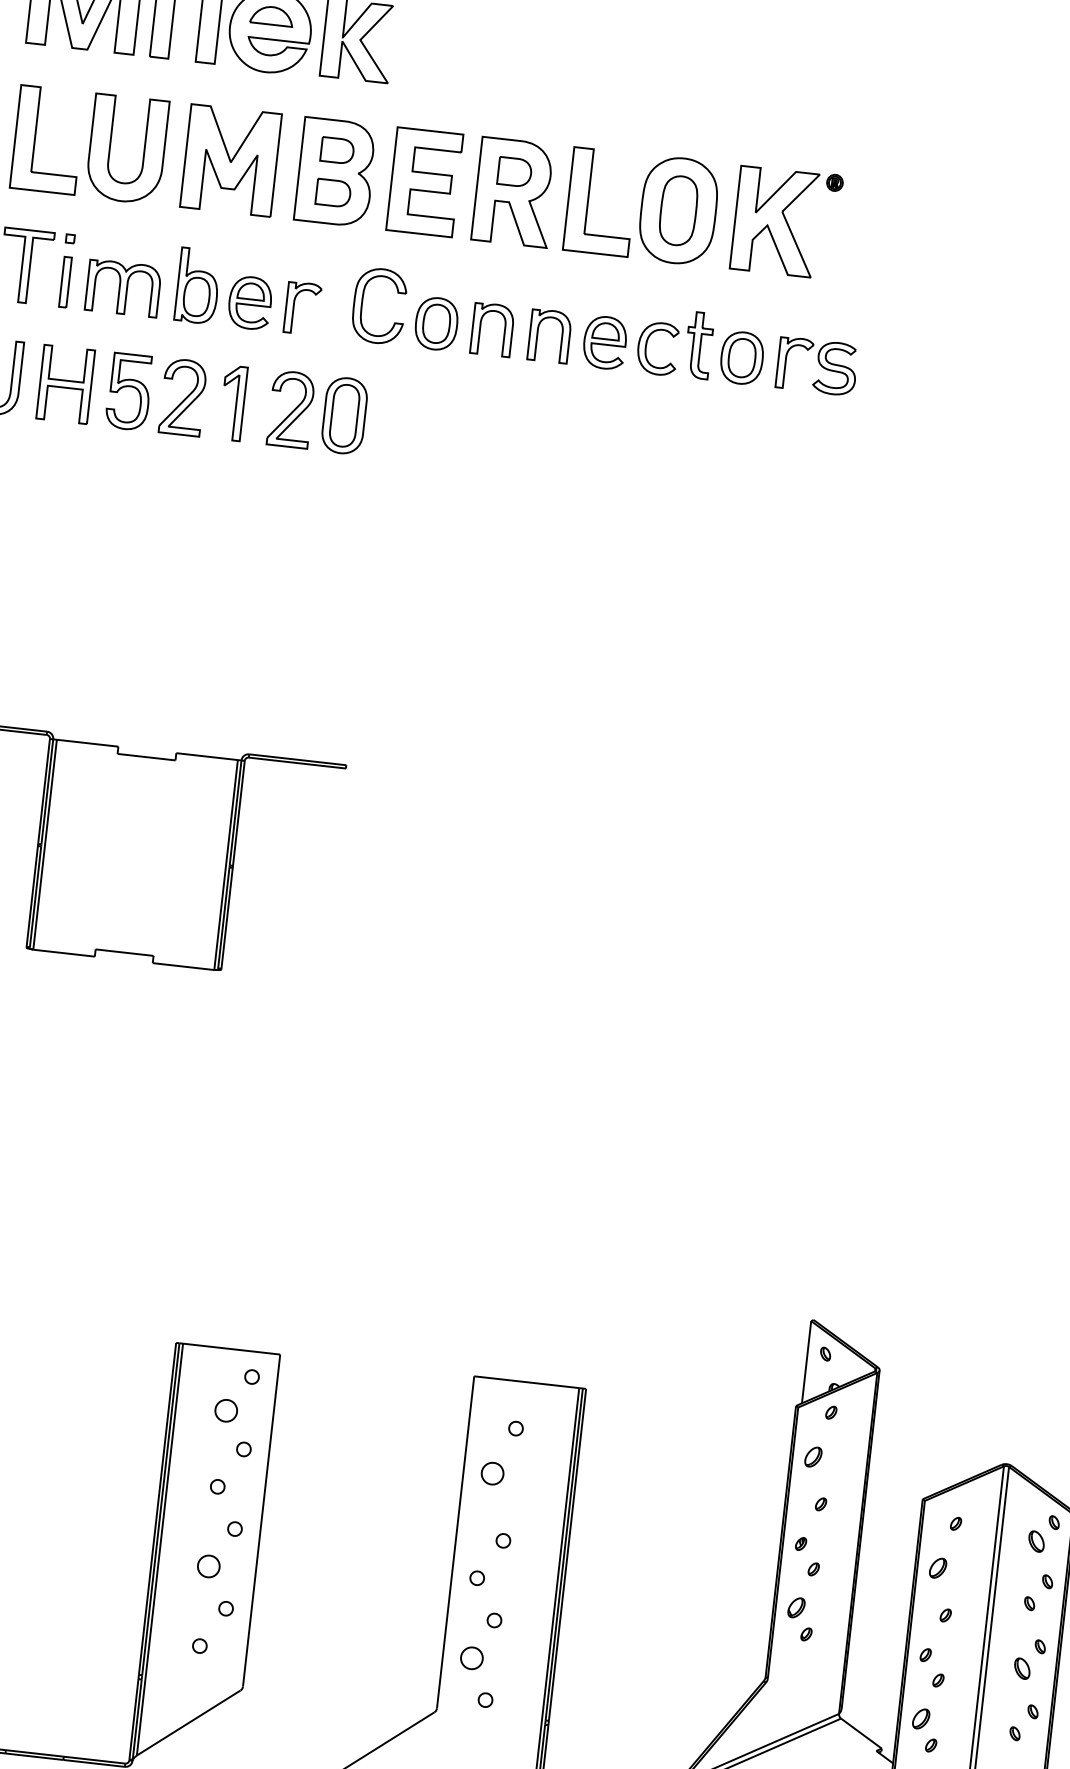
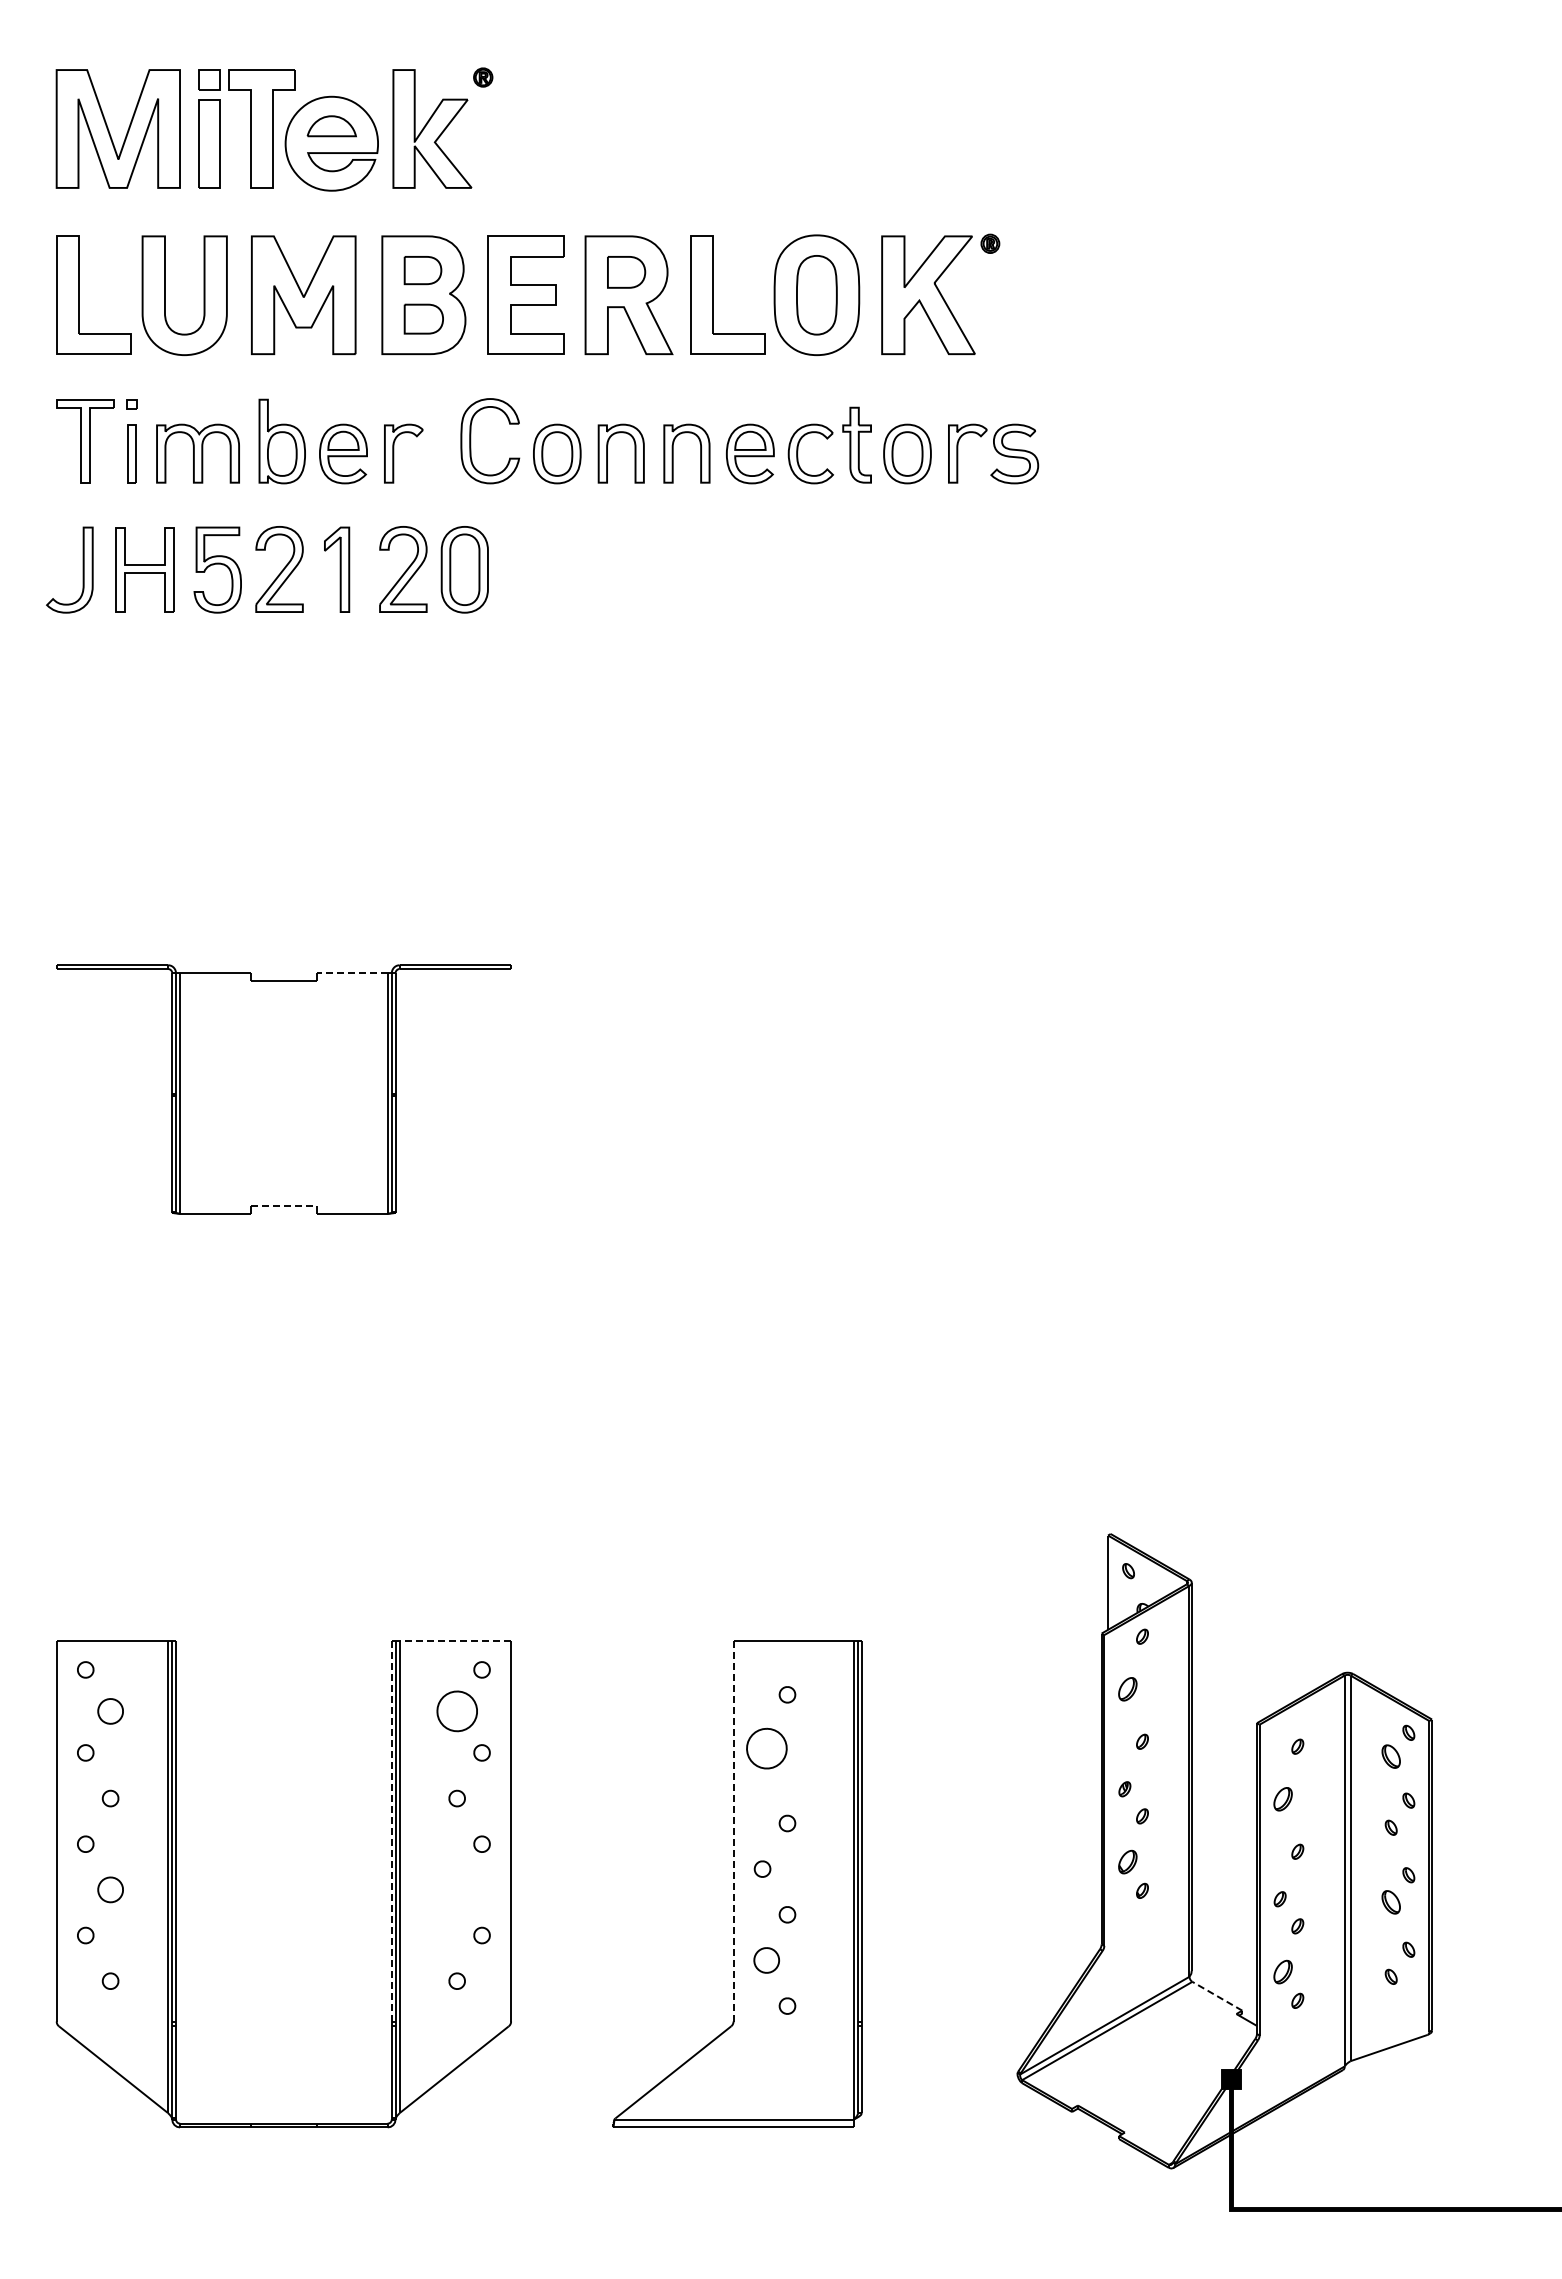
line: (206, 756) -> (351, 973), solid -> dashed
line: (125, 952) -> (284, 1205), solid -> dashed
line: (231, 1348) -> (455, 1640), solid -> dashed
part: (225, 1410) -> (456, 1711), size x1.6
part: (492, 1473) -> (766, 1748), size x1.6
line: (157, 1509) -> (391, 1831), solid -> dashed
line: (455, 1542) -> (733, 1831), solid -> dashed
part: (208, 1566) -> (456, 1889), removed
line: (861, 1733) -> (1217, 1996), solid -> dashed

